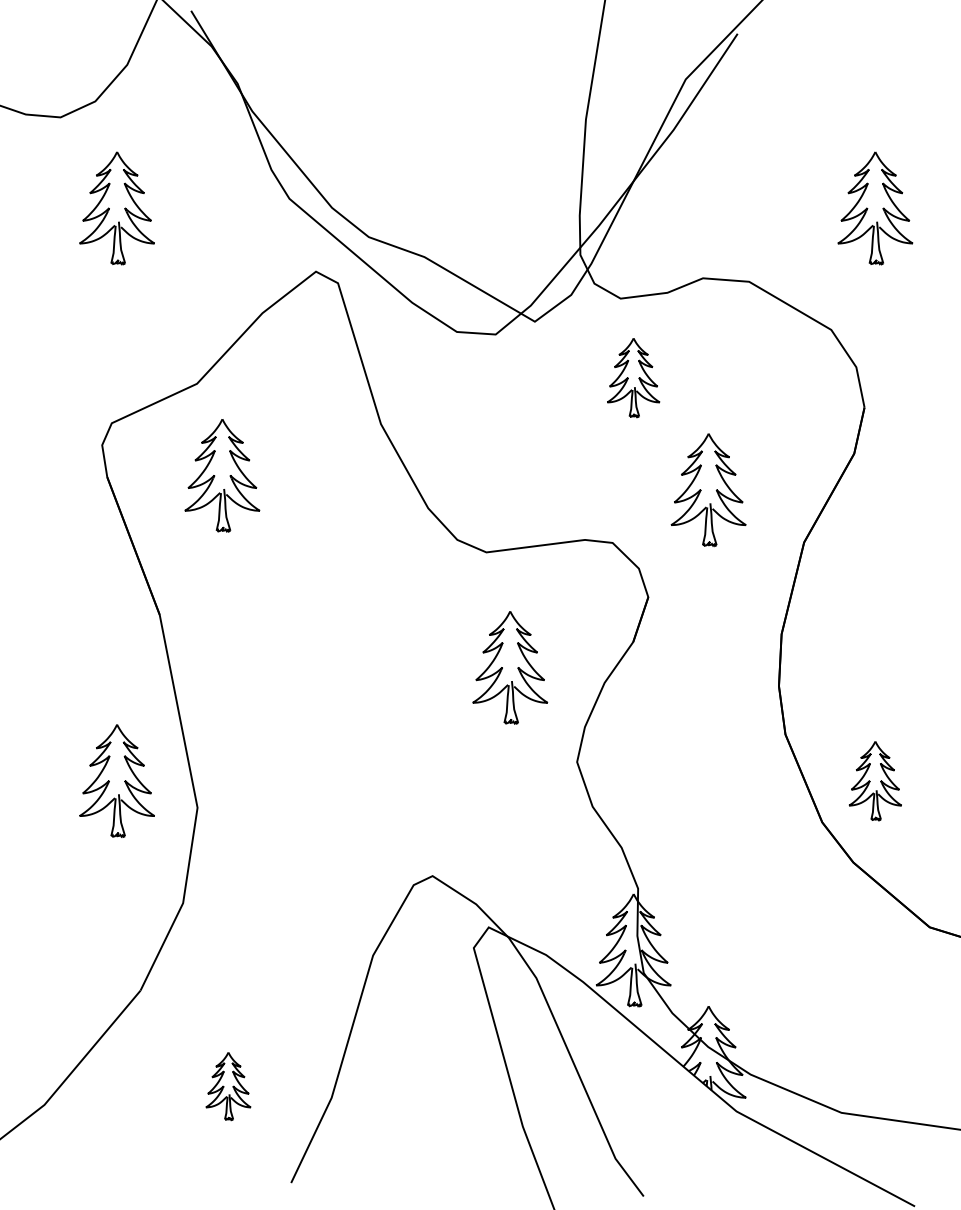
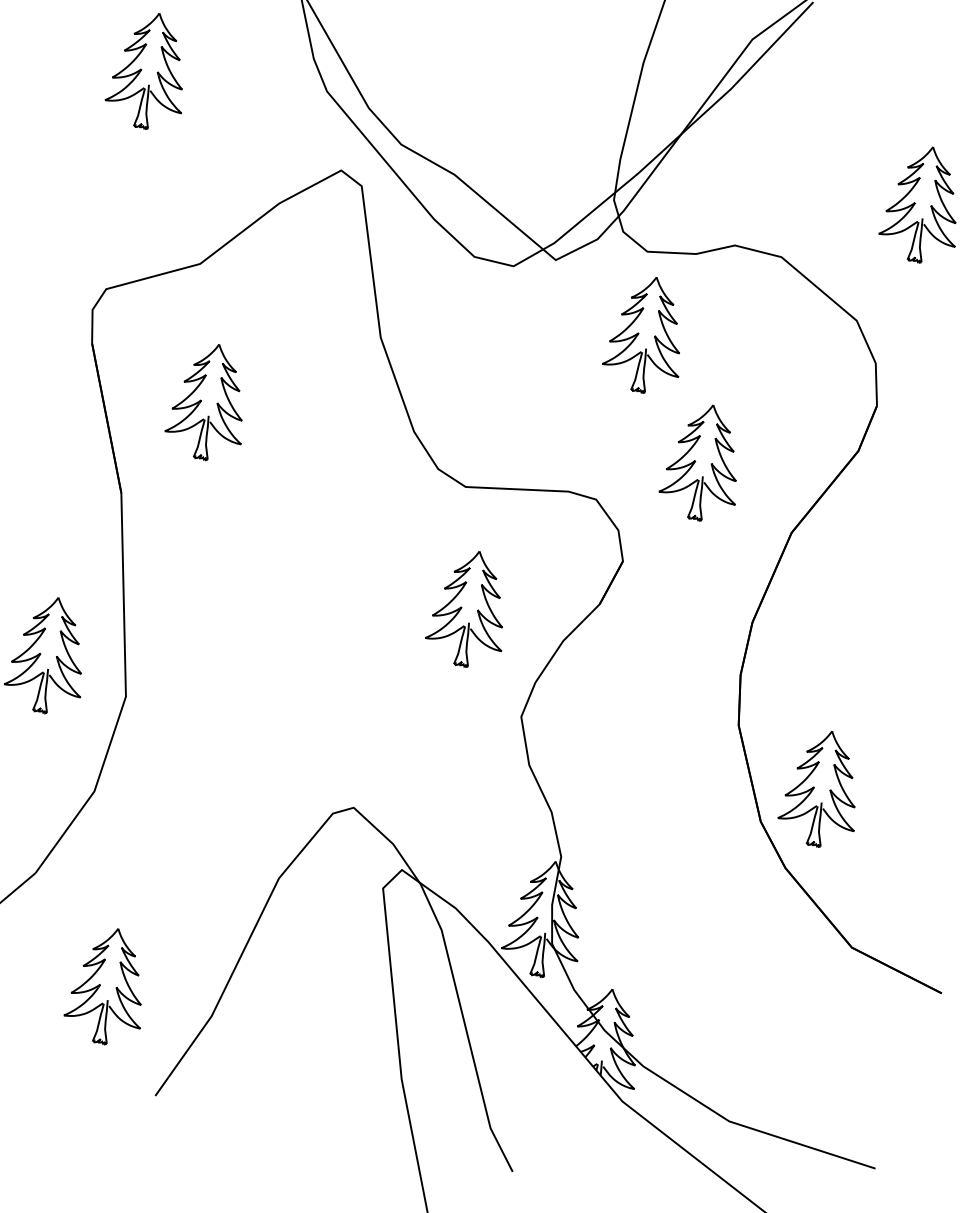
part: (633, 377) -> (646, 334), size x1.43
part: (222, 475) -> (209, 401), moved
part: (875, 780) -> (822, 788), size x1.43
part: (228, 1086) -> (108, 986), size x1.67

